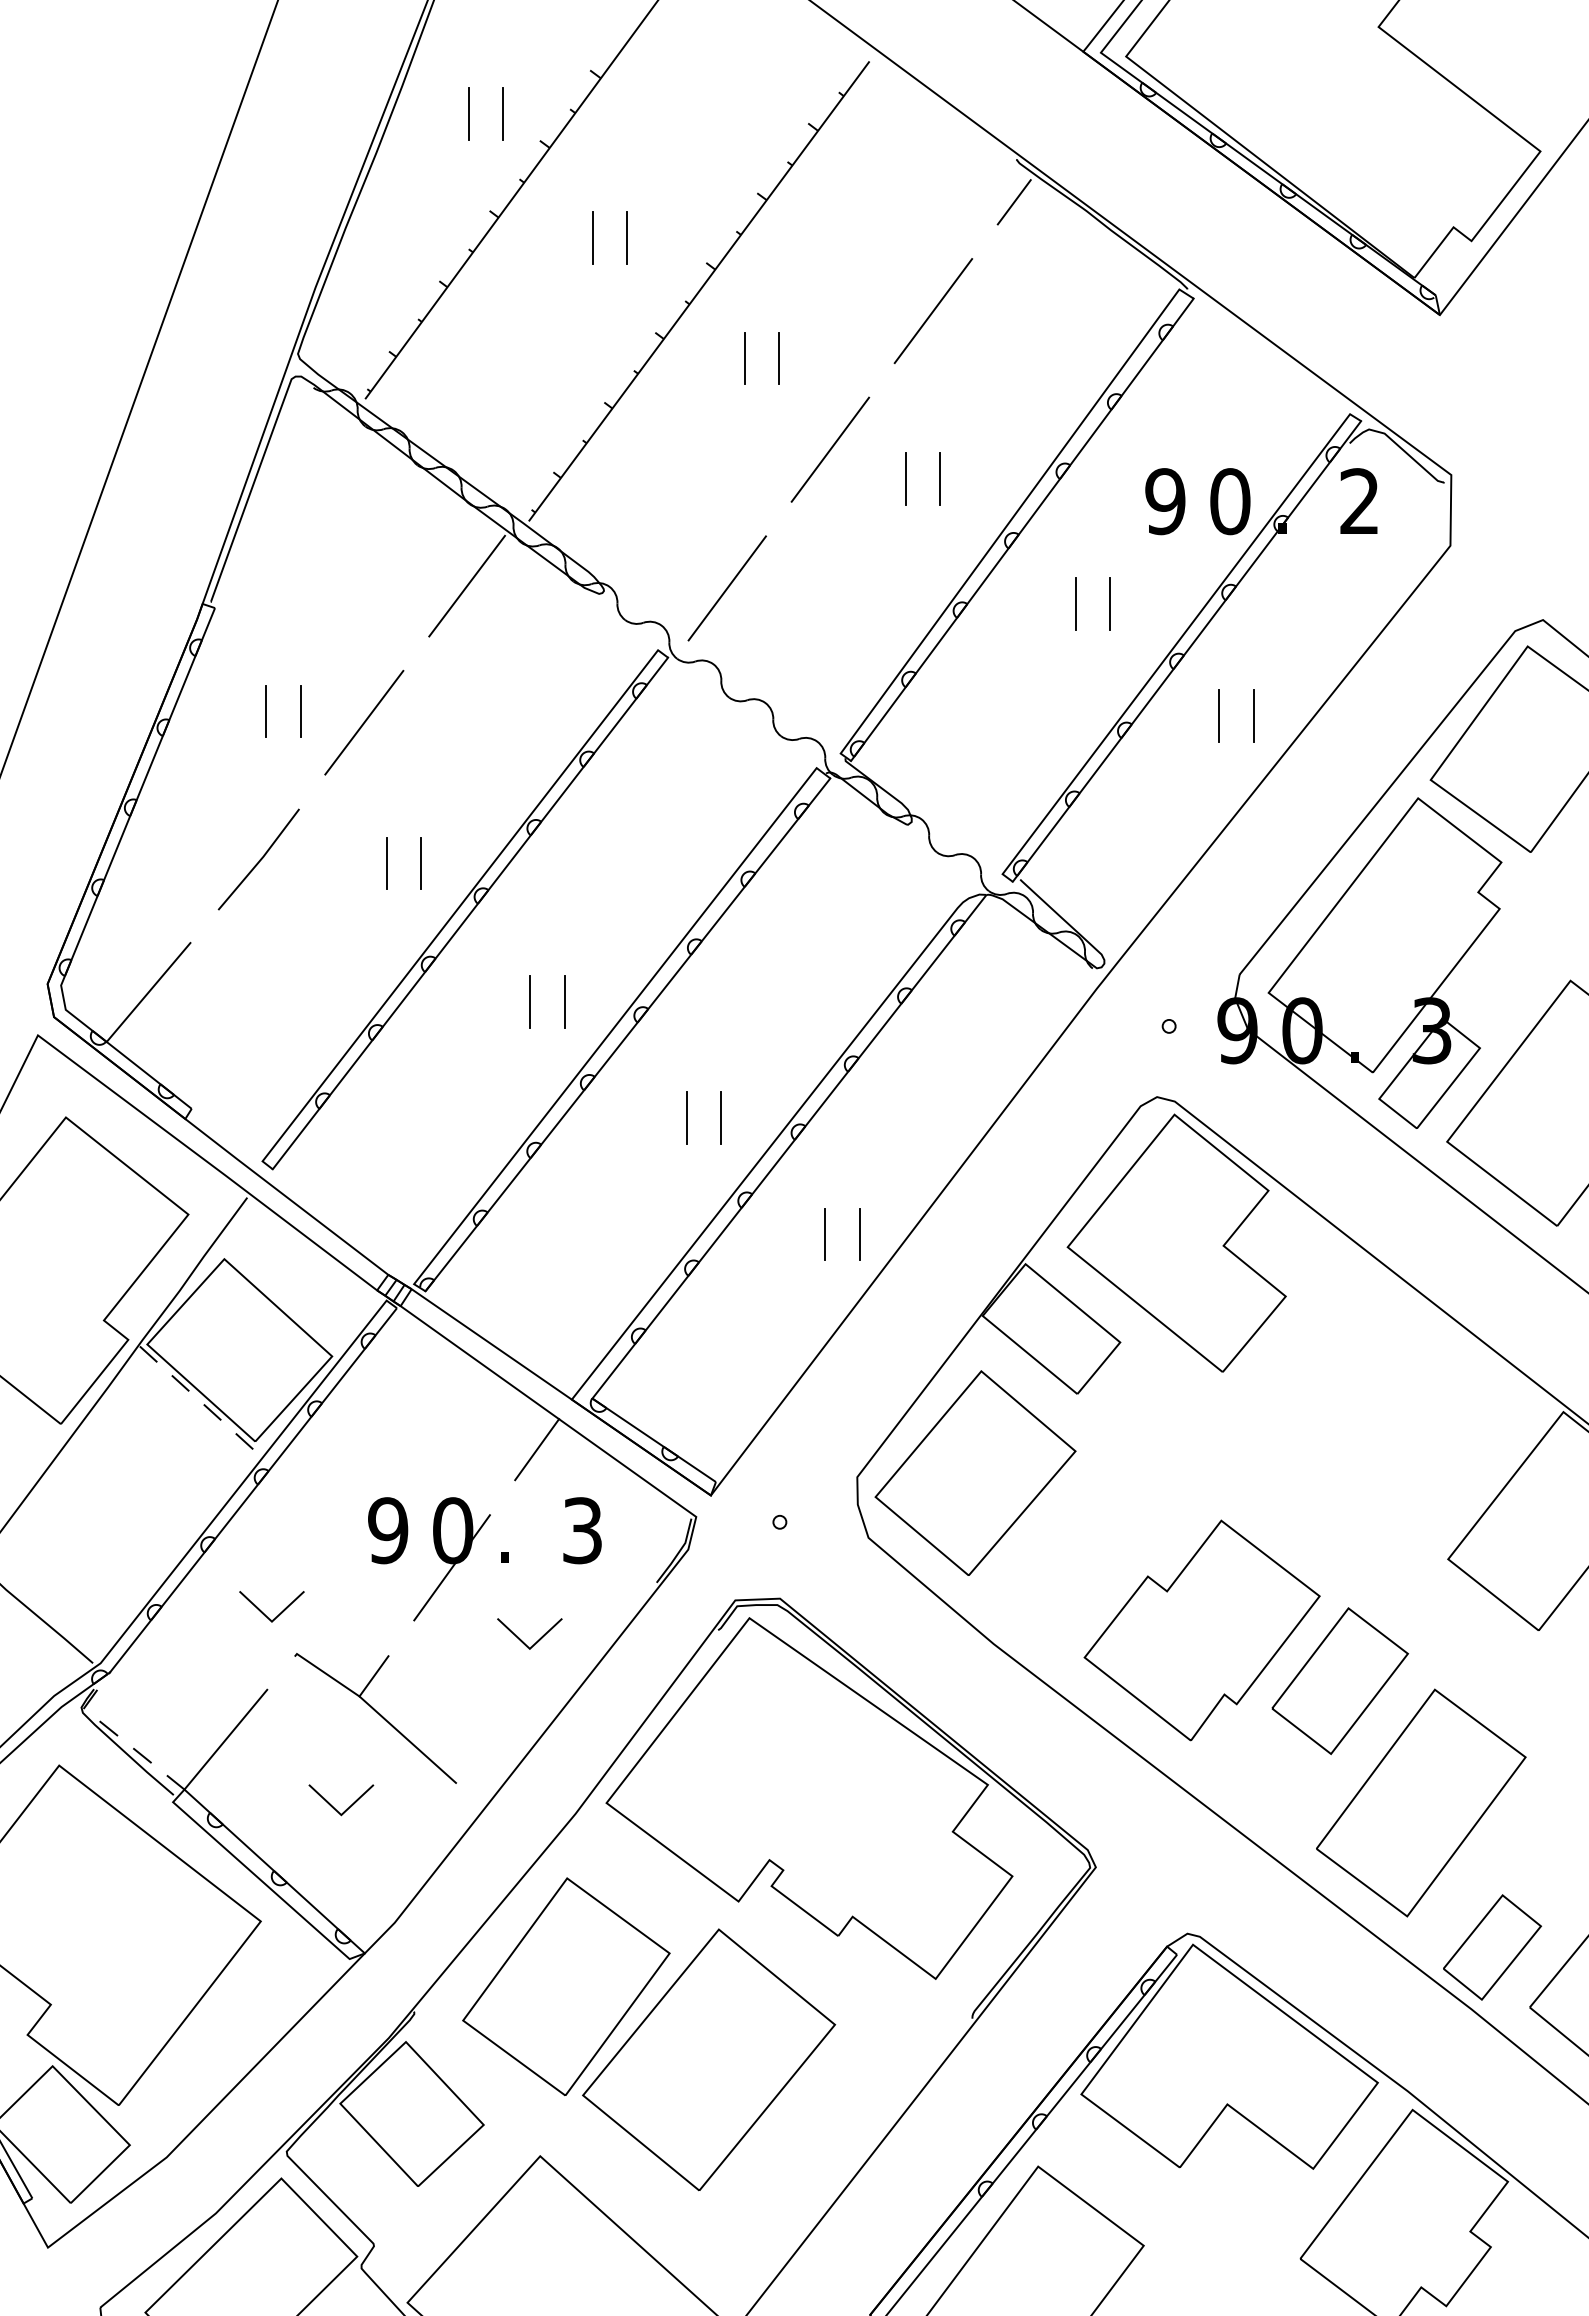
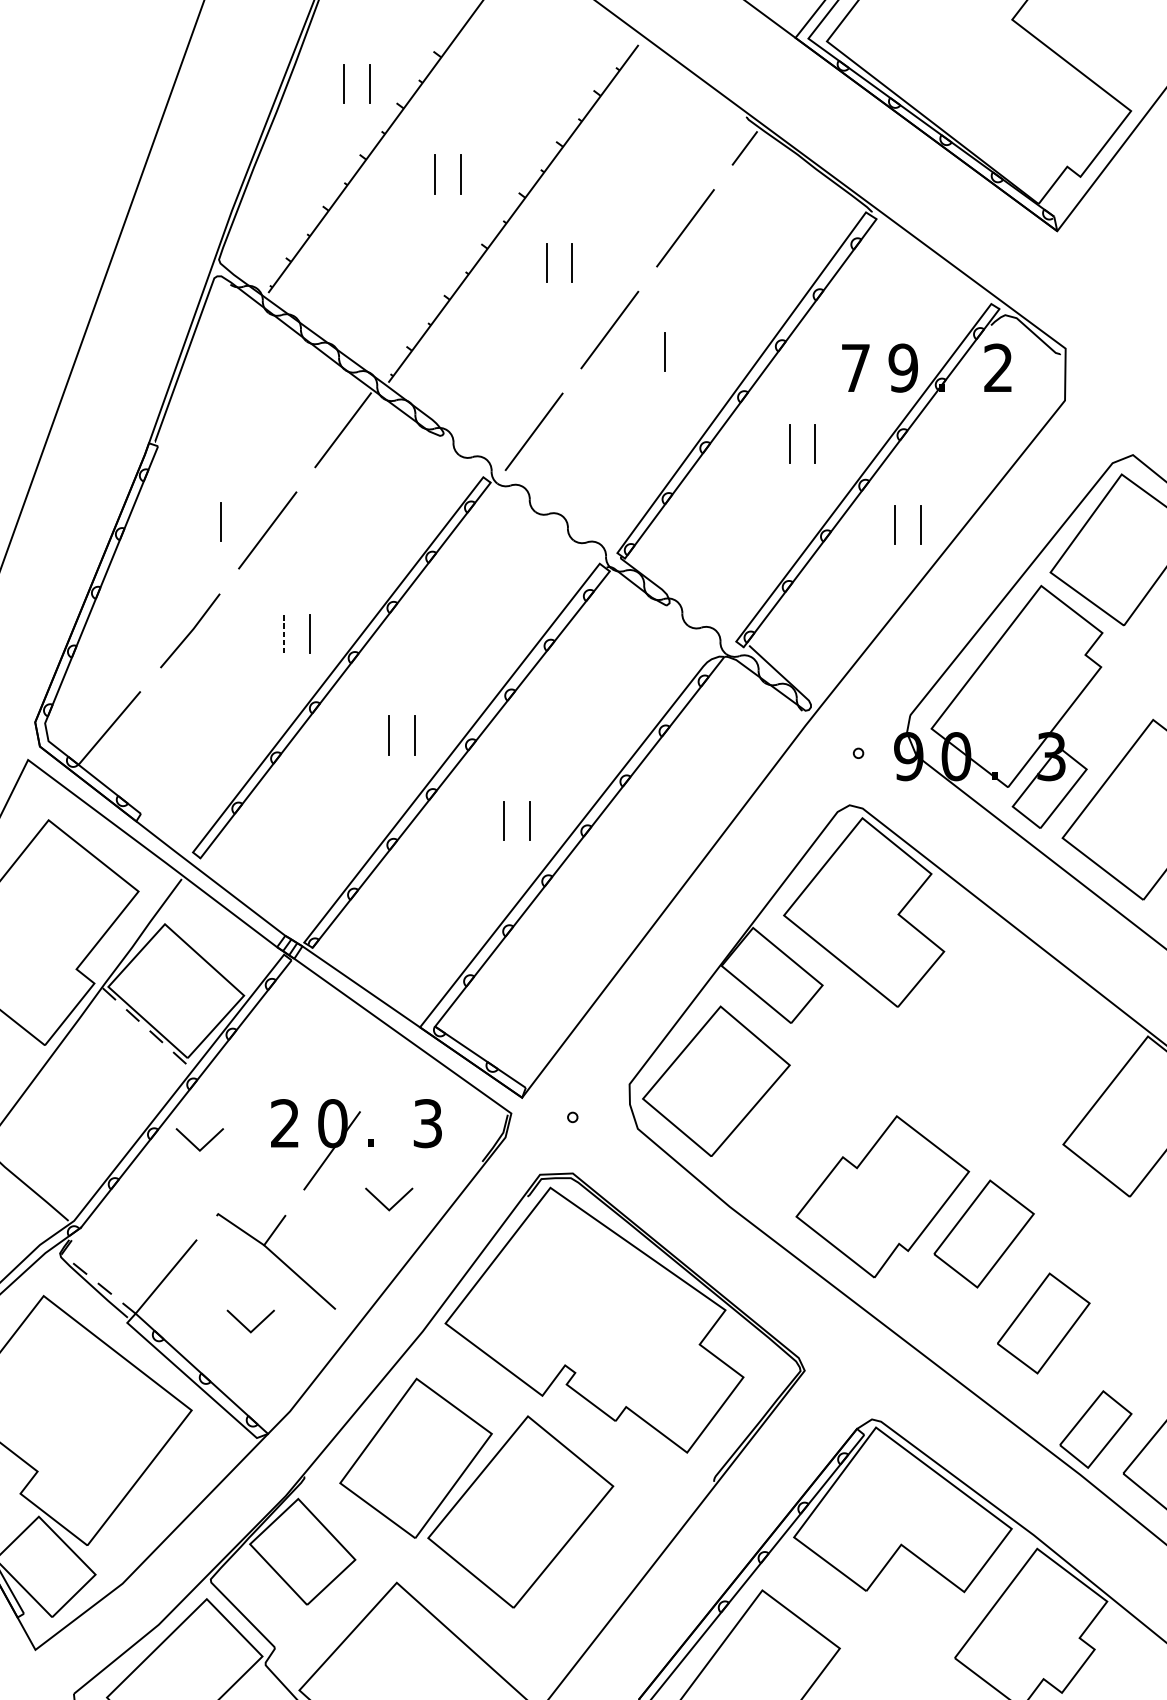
line: (940, 478) -> (690, 351), removed
text: (1165, 501) -> (855, 368), 9 -> 7
text: (1230, 501) -> (903, 368), 0 -> 9
line: (266, 711) -> (195, 522), removed
line: (386, 863) -> (283, 633), solid -> dashed
line: (825, 1234) -> (606, 906), removed
line: (859, 1234) -> (631, 906), removed
line: (537, 1449) -> (394, 1063), removed
text: (388, 1530) -> (285, 1123), 9 -> 2
line: (264, 1613) -> (194, 1144), moved
part: (1421, 1802) -> (1043, 1323), size x0.6

